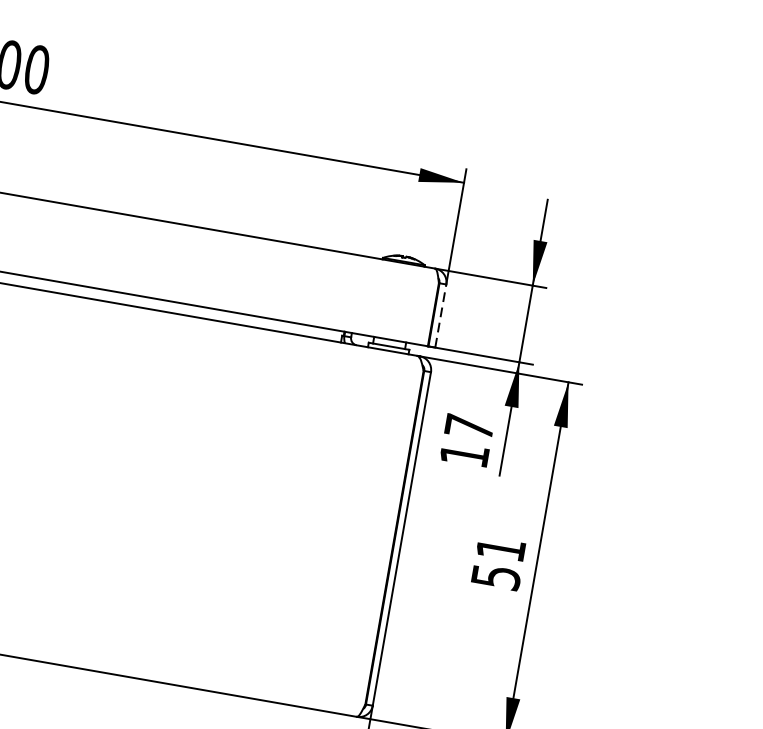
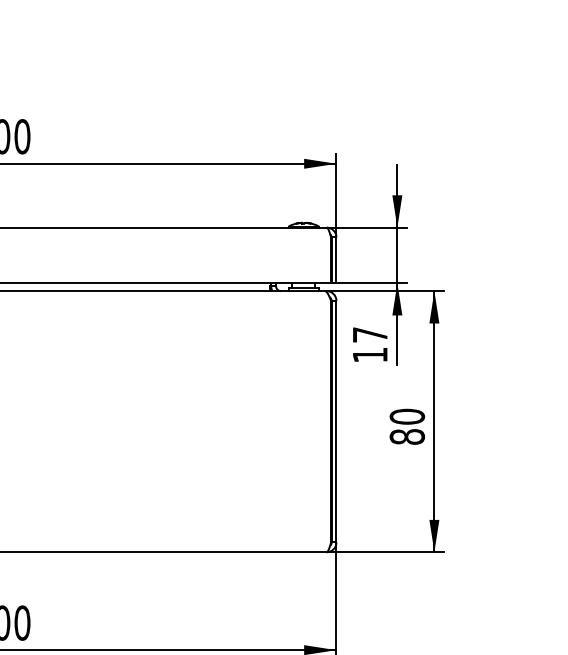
line: (440, 316) -> (336, 260), dashed -> solid
text: (498, 562) -> (407, 426), 51 -> 80

